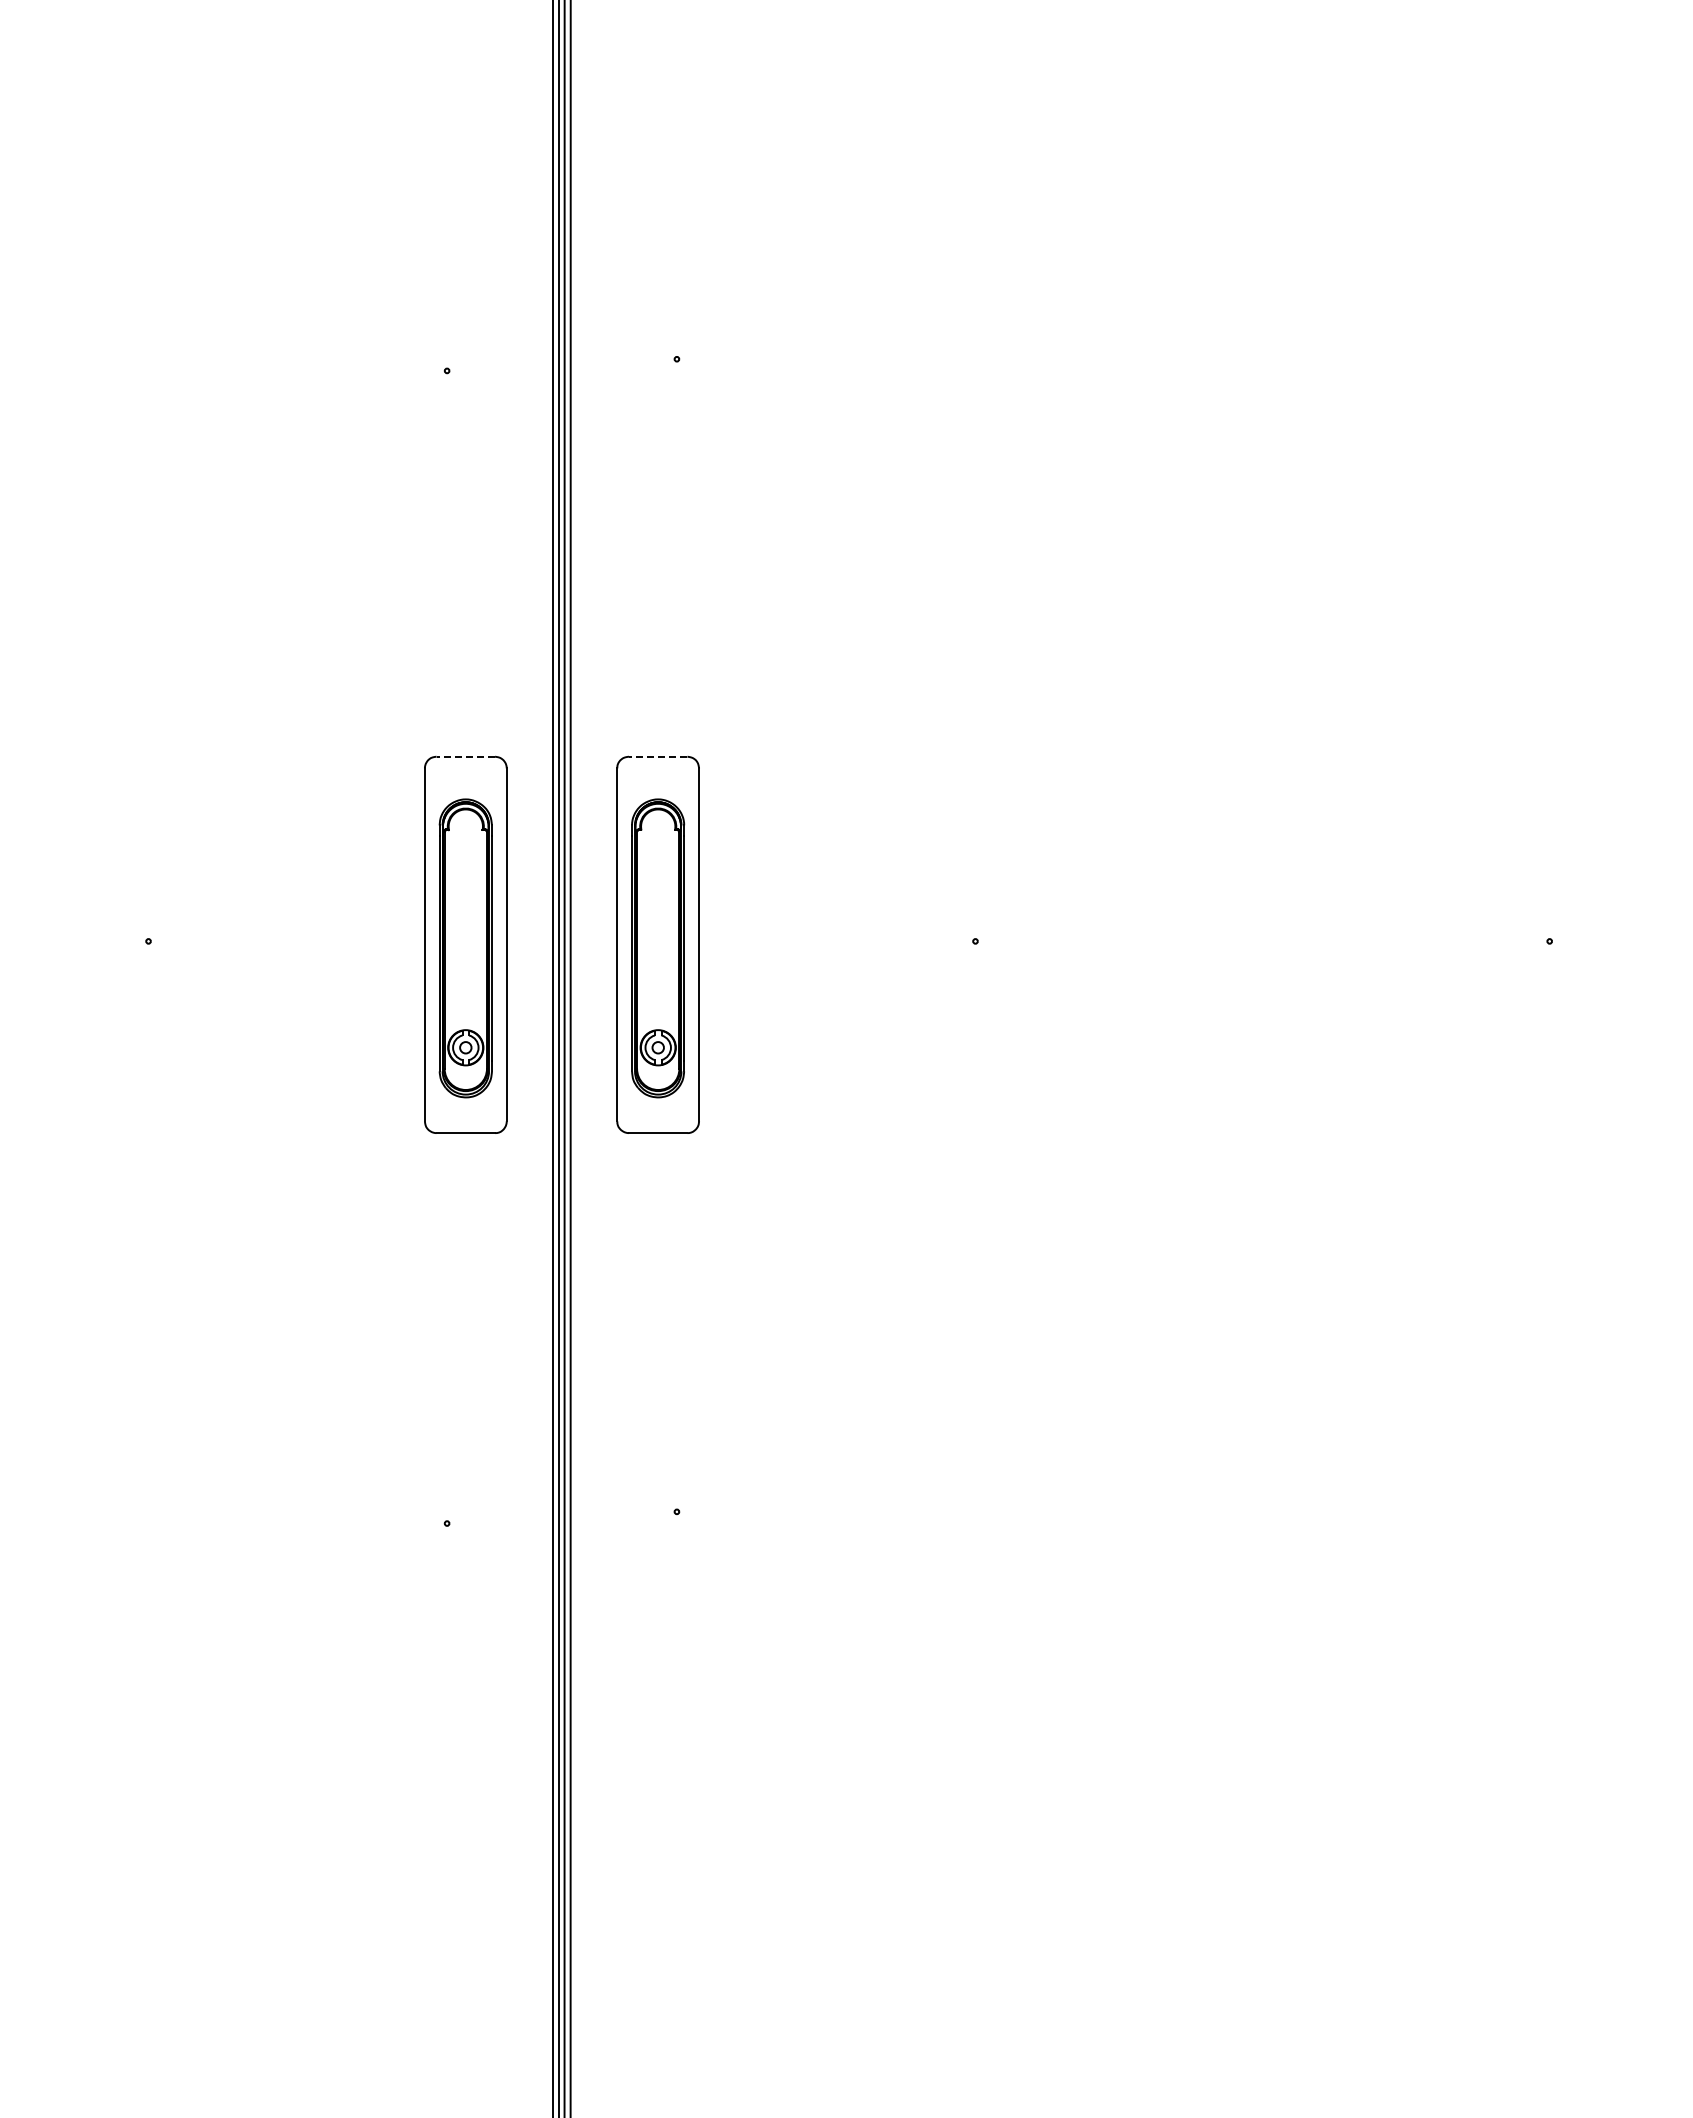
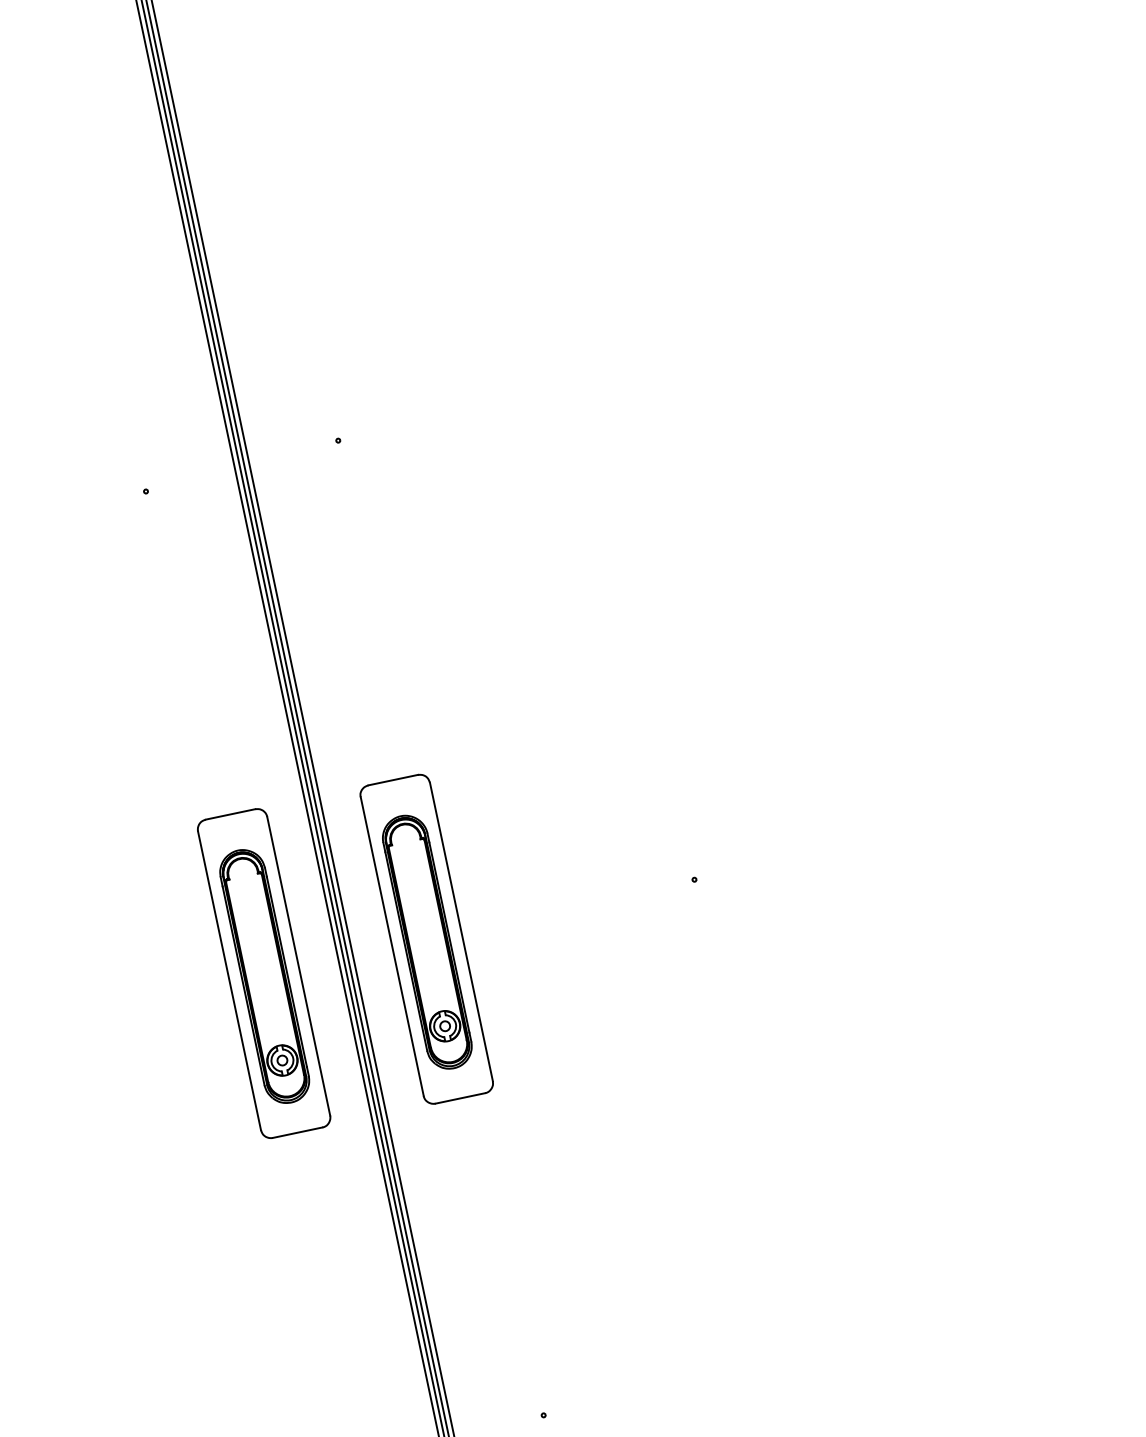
line: (465, 756) -> (230, 814), dashed -> solid
line: (657, 756) -> (392, 780), dashed -> solid

